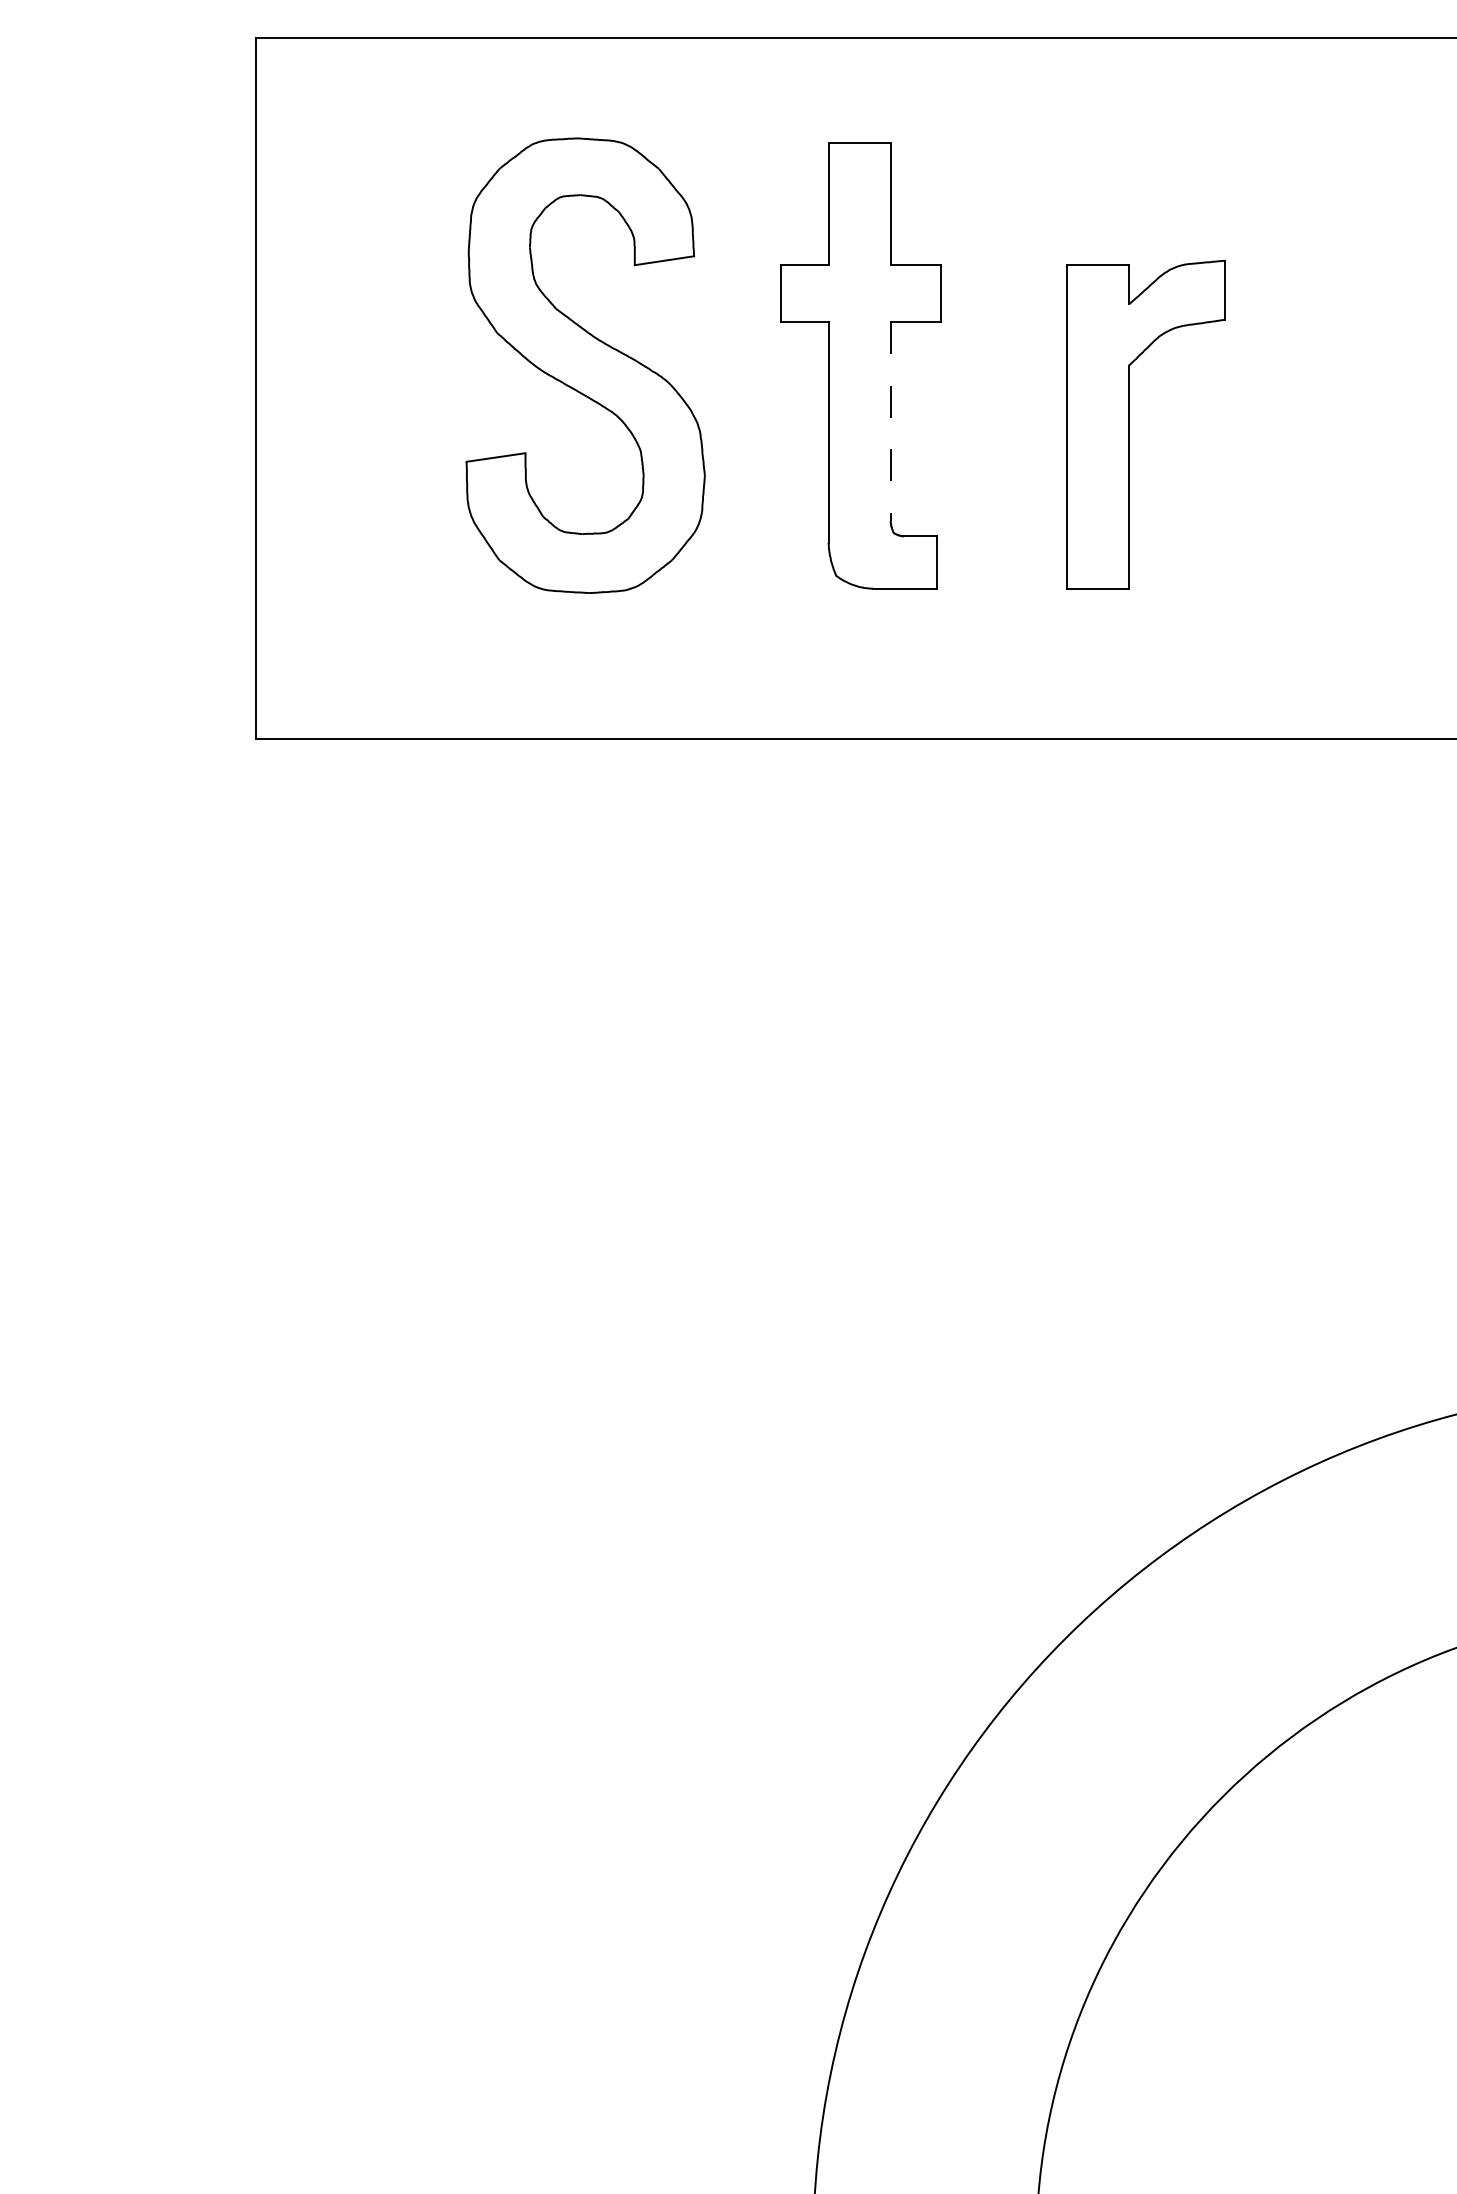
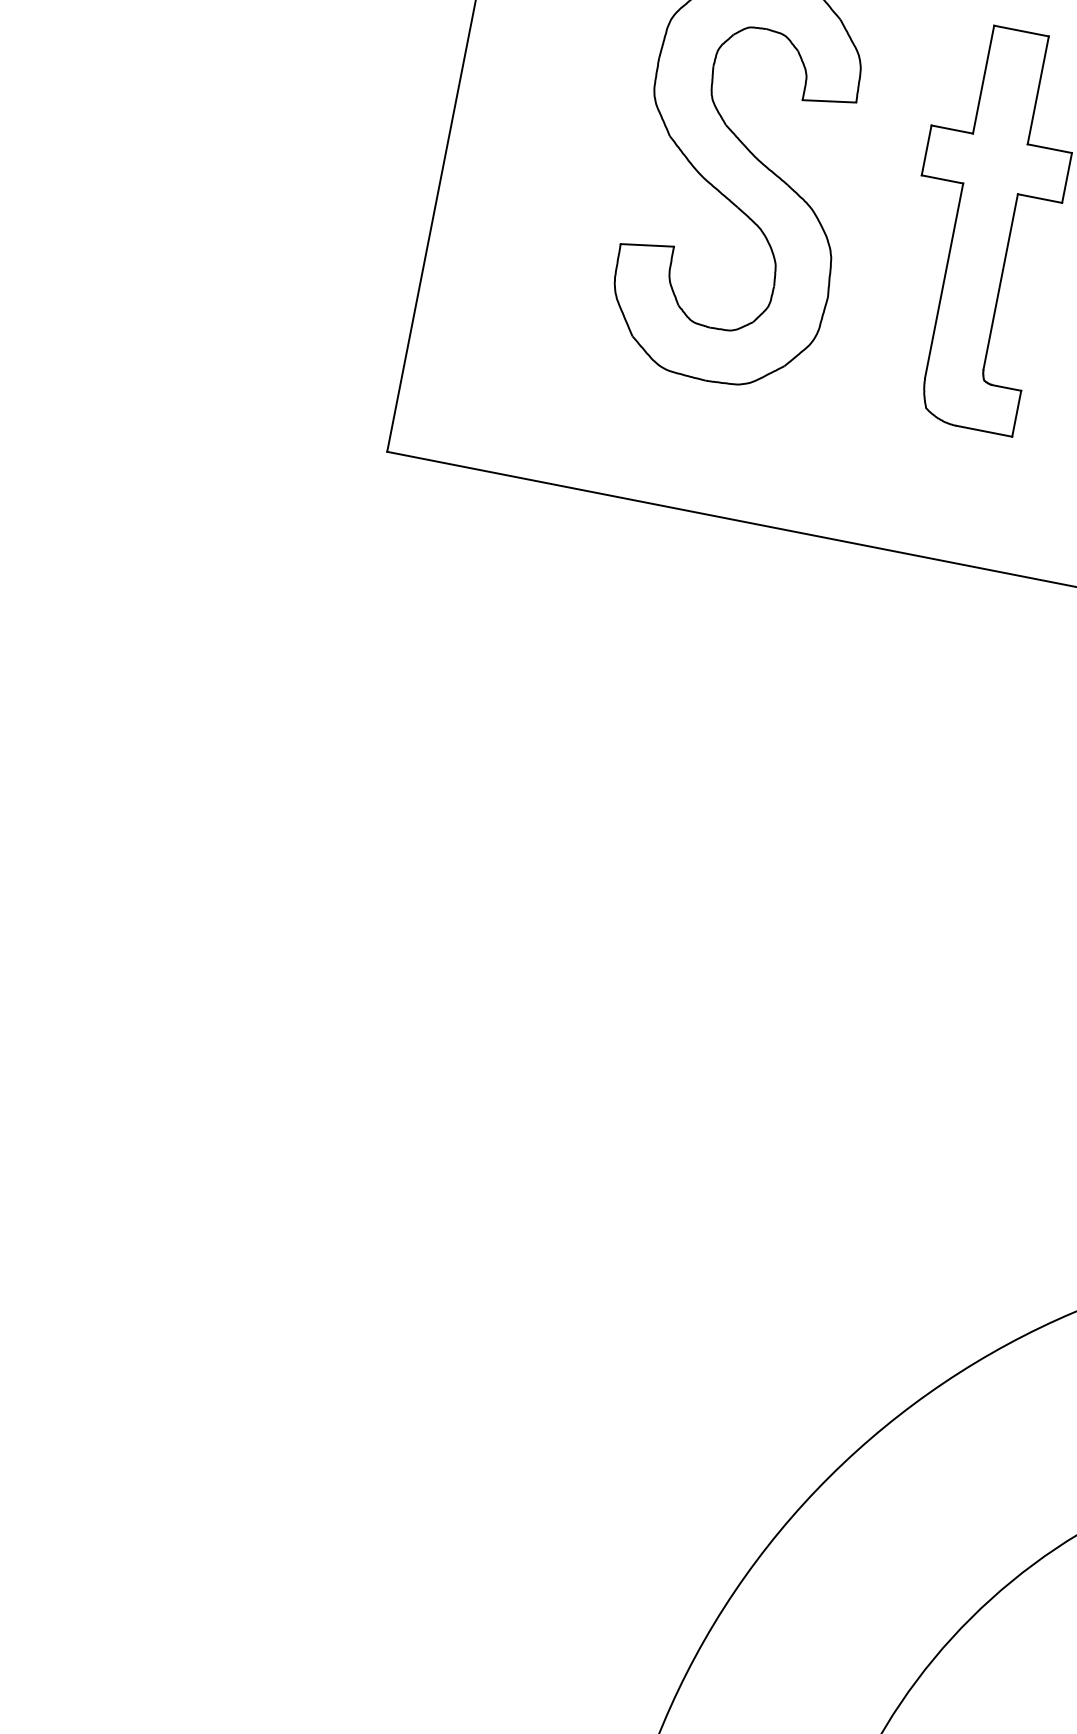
line: (890, 421) -> (1000, 281), dashed -> solid

